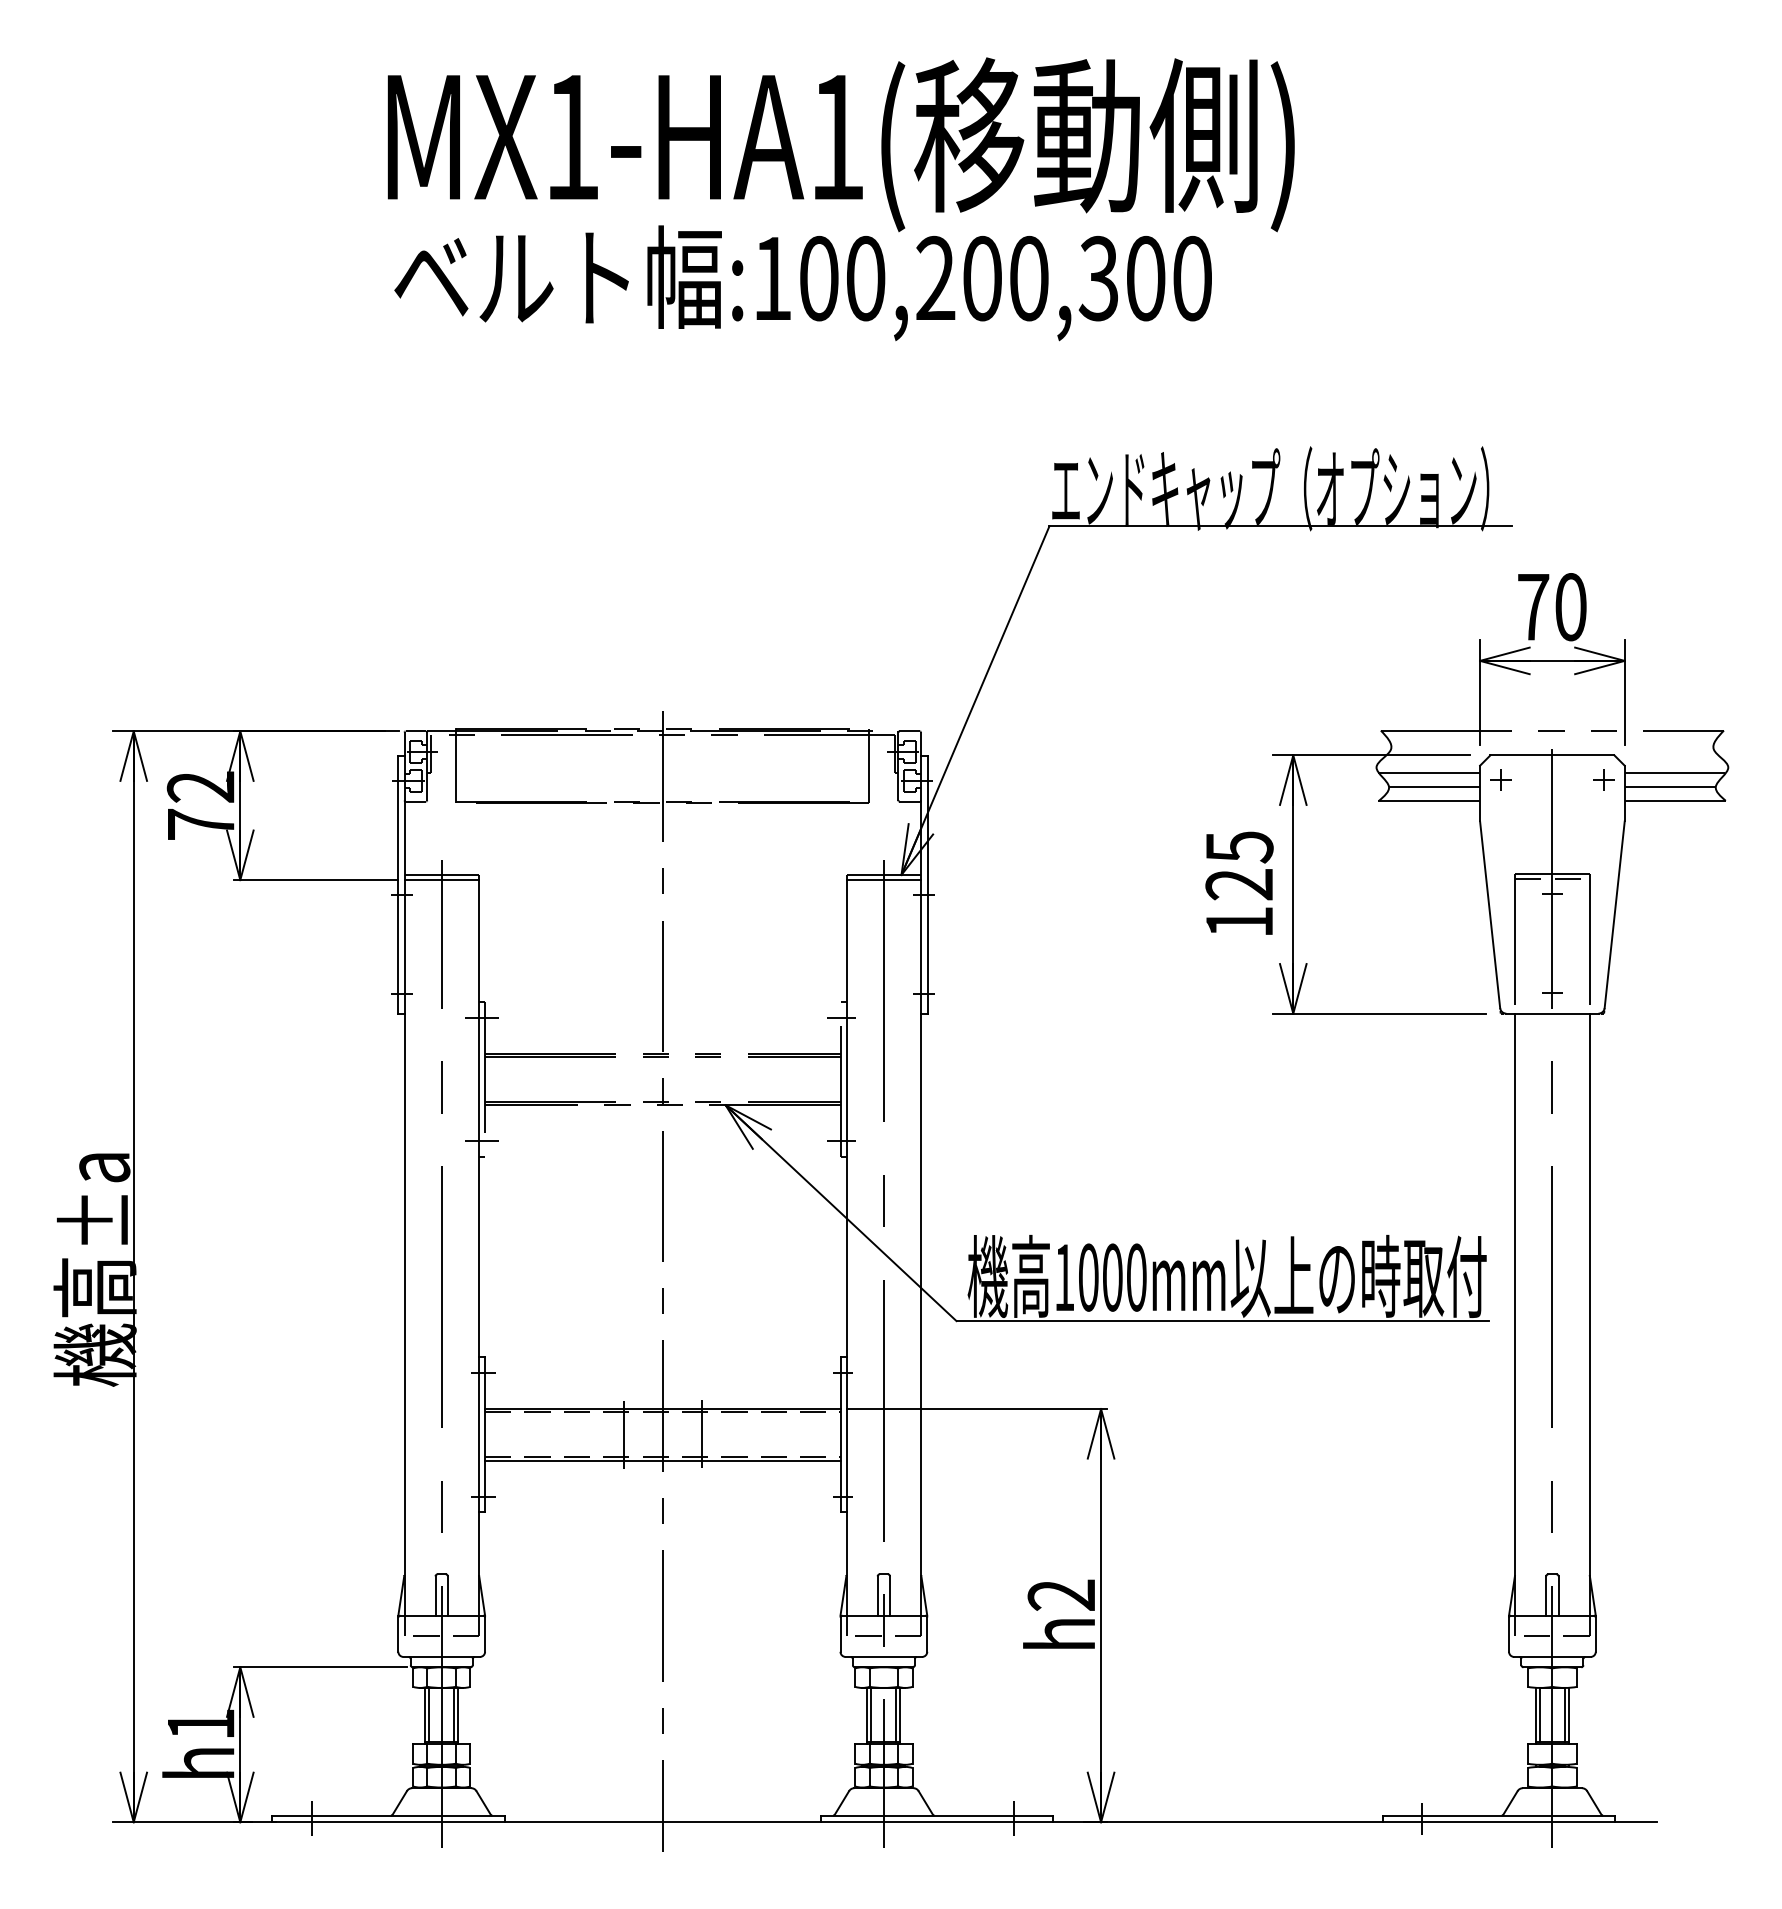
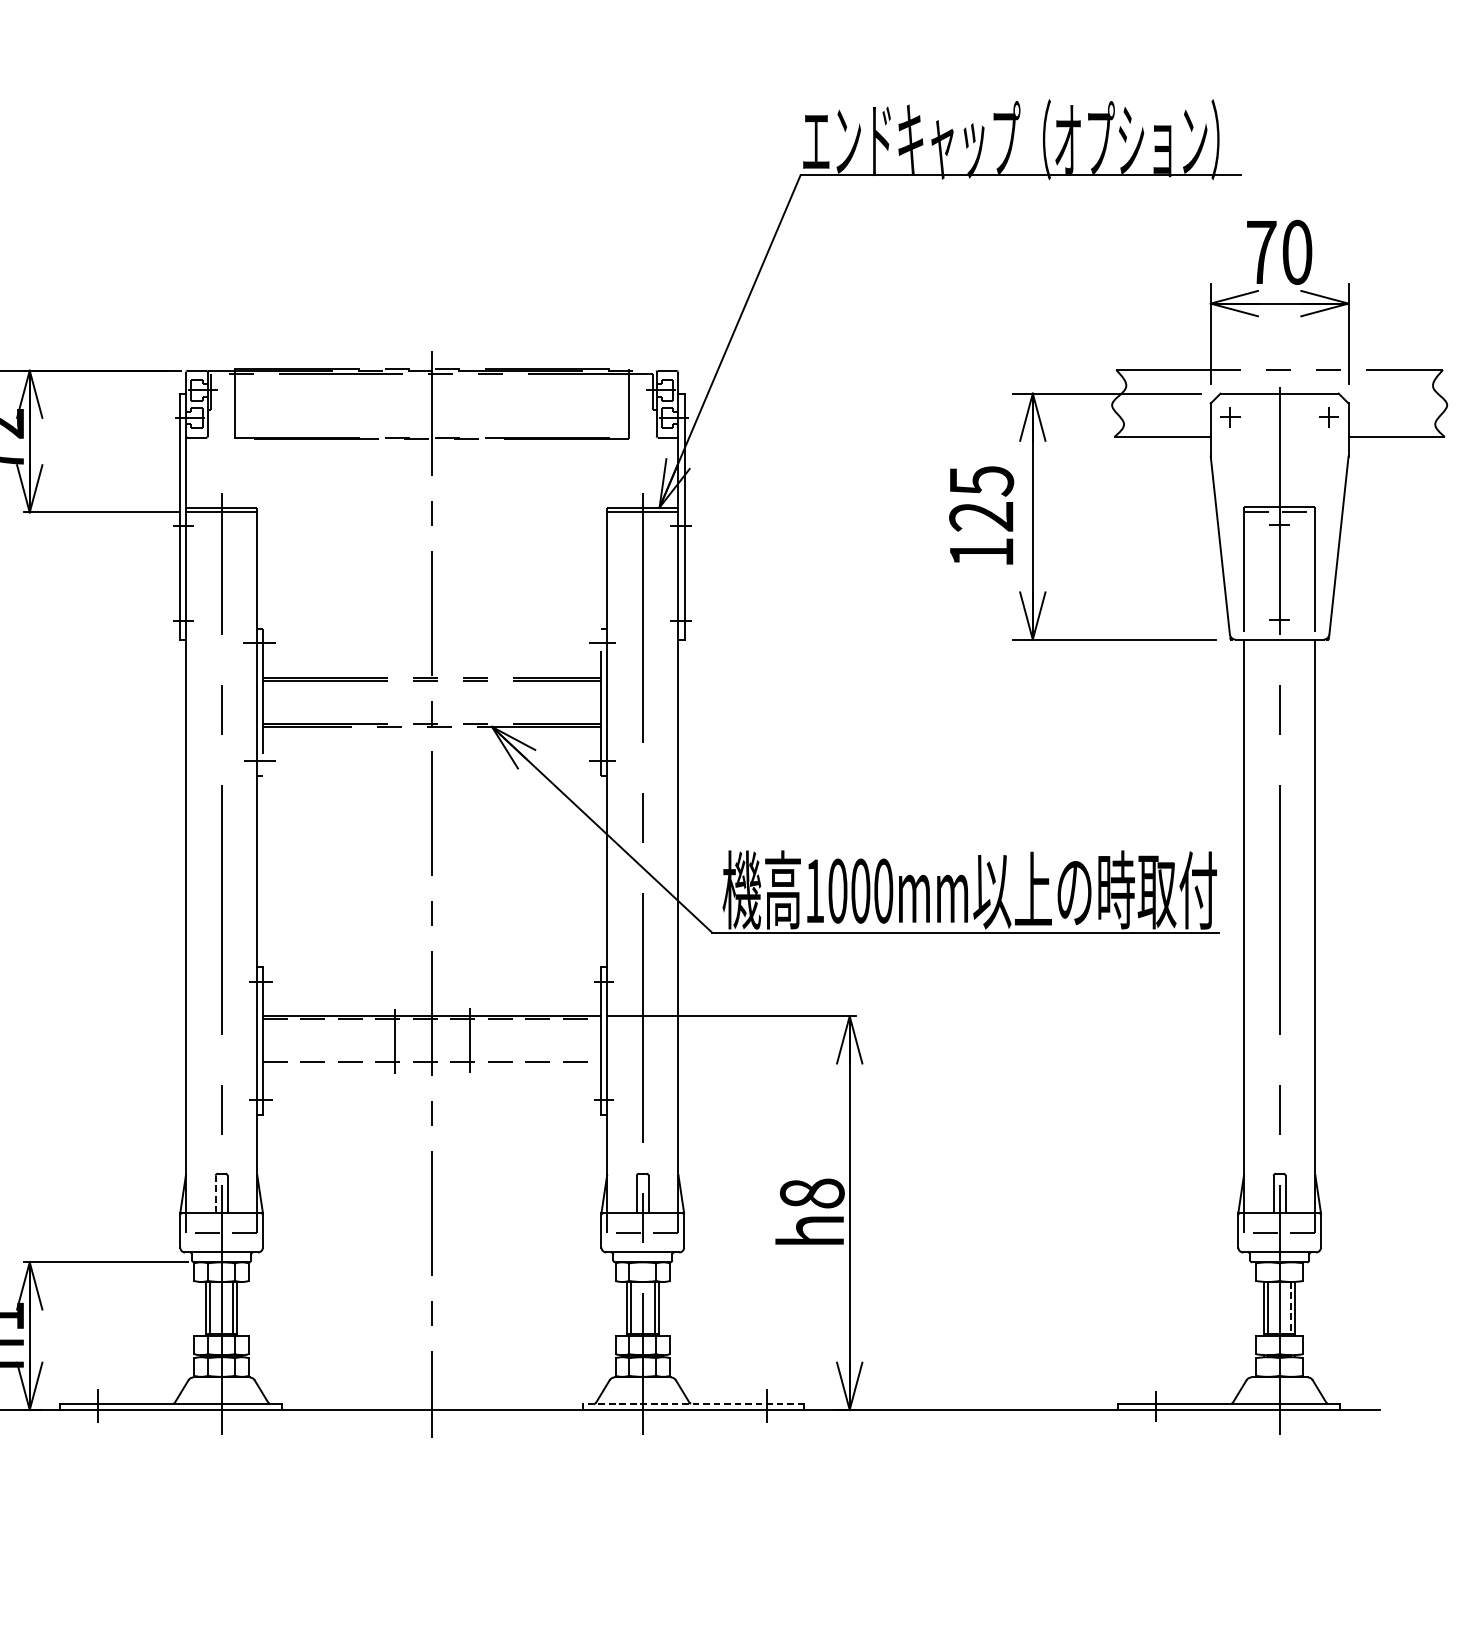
line: (1429, 773) -> (1162, 410), removed
line: (1674, 773) -> (1395, 410), removed
line: (1434, 786) -> (1167, 423), removed
line: (1669, 786) -> (1391, 423), removed
line: (662, 1460) -> (431, 1065), removed
text: (1061, 1594) -> (812, 1192), h2 -> h8
line: (435, 1596) -> (215, 1194), solid -> dashed
line: (1564, 1715) -> (1291, 1308), solid -> dashed
line: (936, 1815) -> (692, 1403), solid -> dashed

